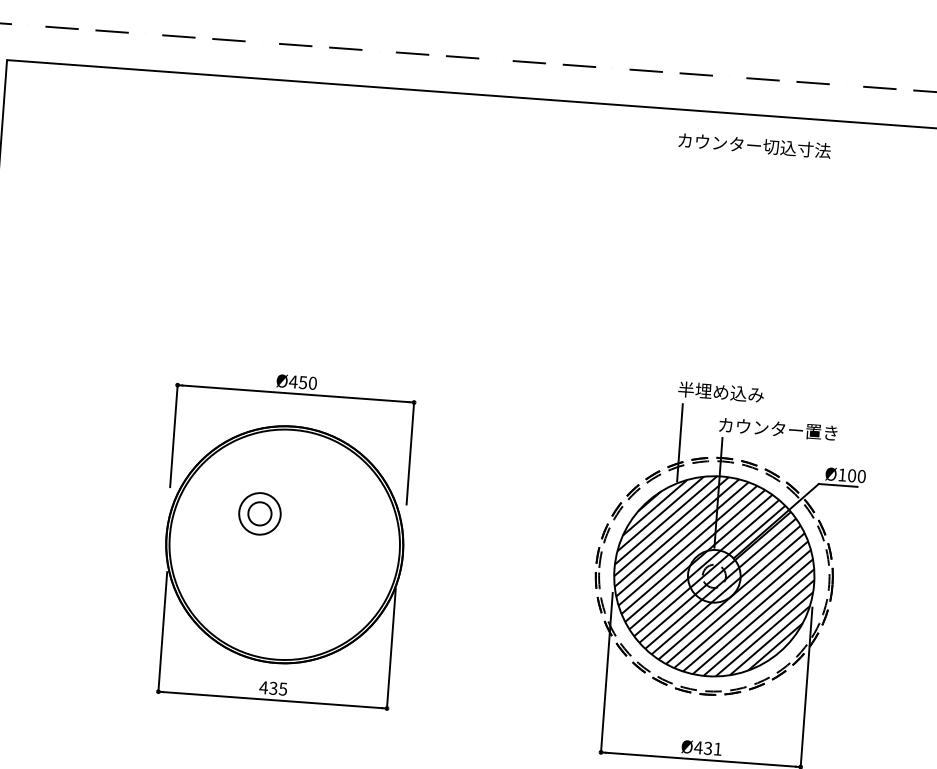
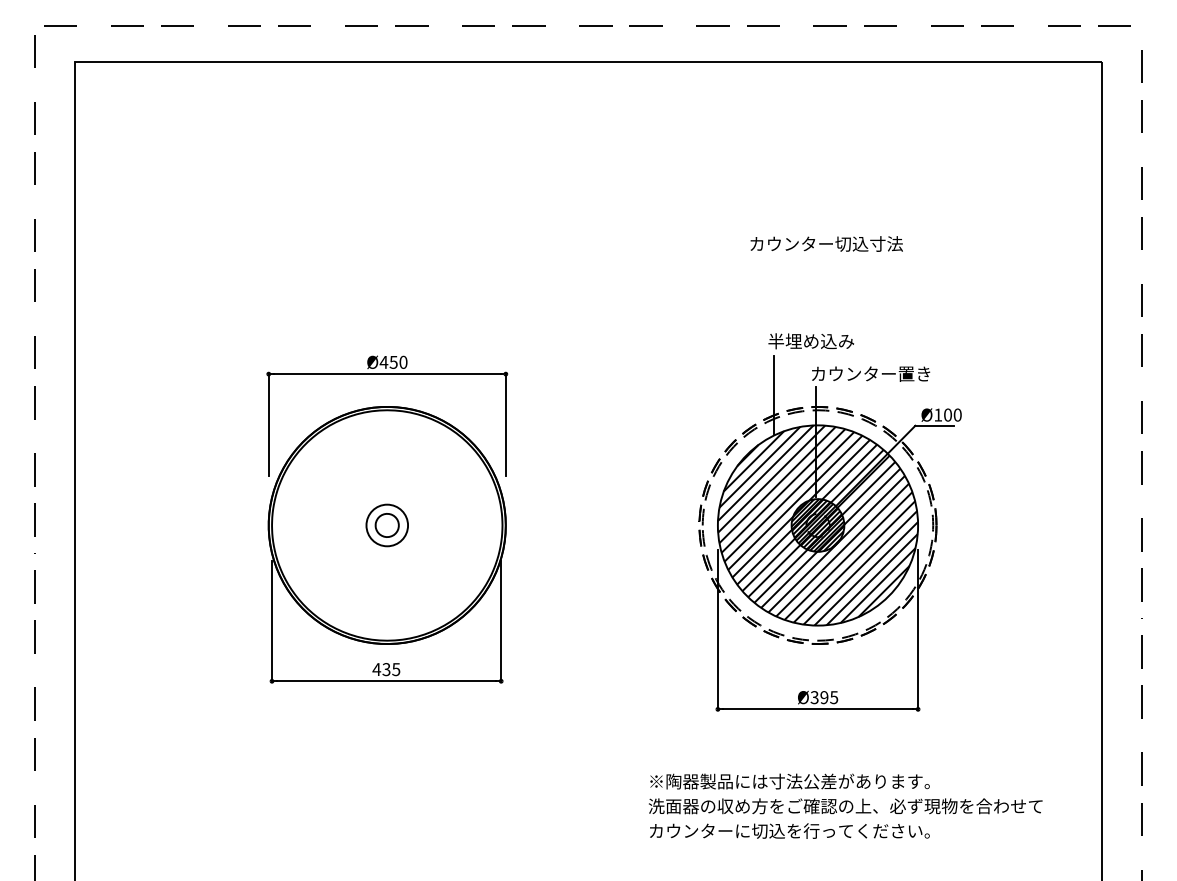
text: (754, 145) -> (826, 243), moved
part: (259, 513) -> (386, 525), moved
hatch: (713, 576) -> (817, 525), added
text: (708, 748) -> (824, 697), Ø431 -> Ø395

